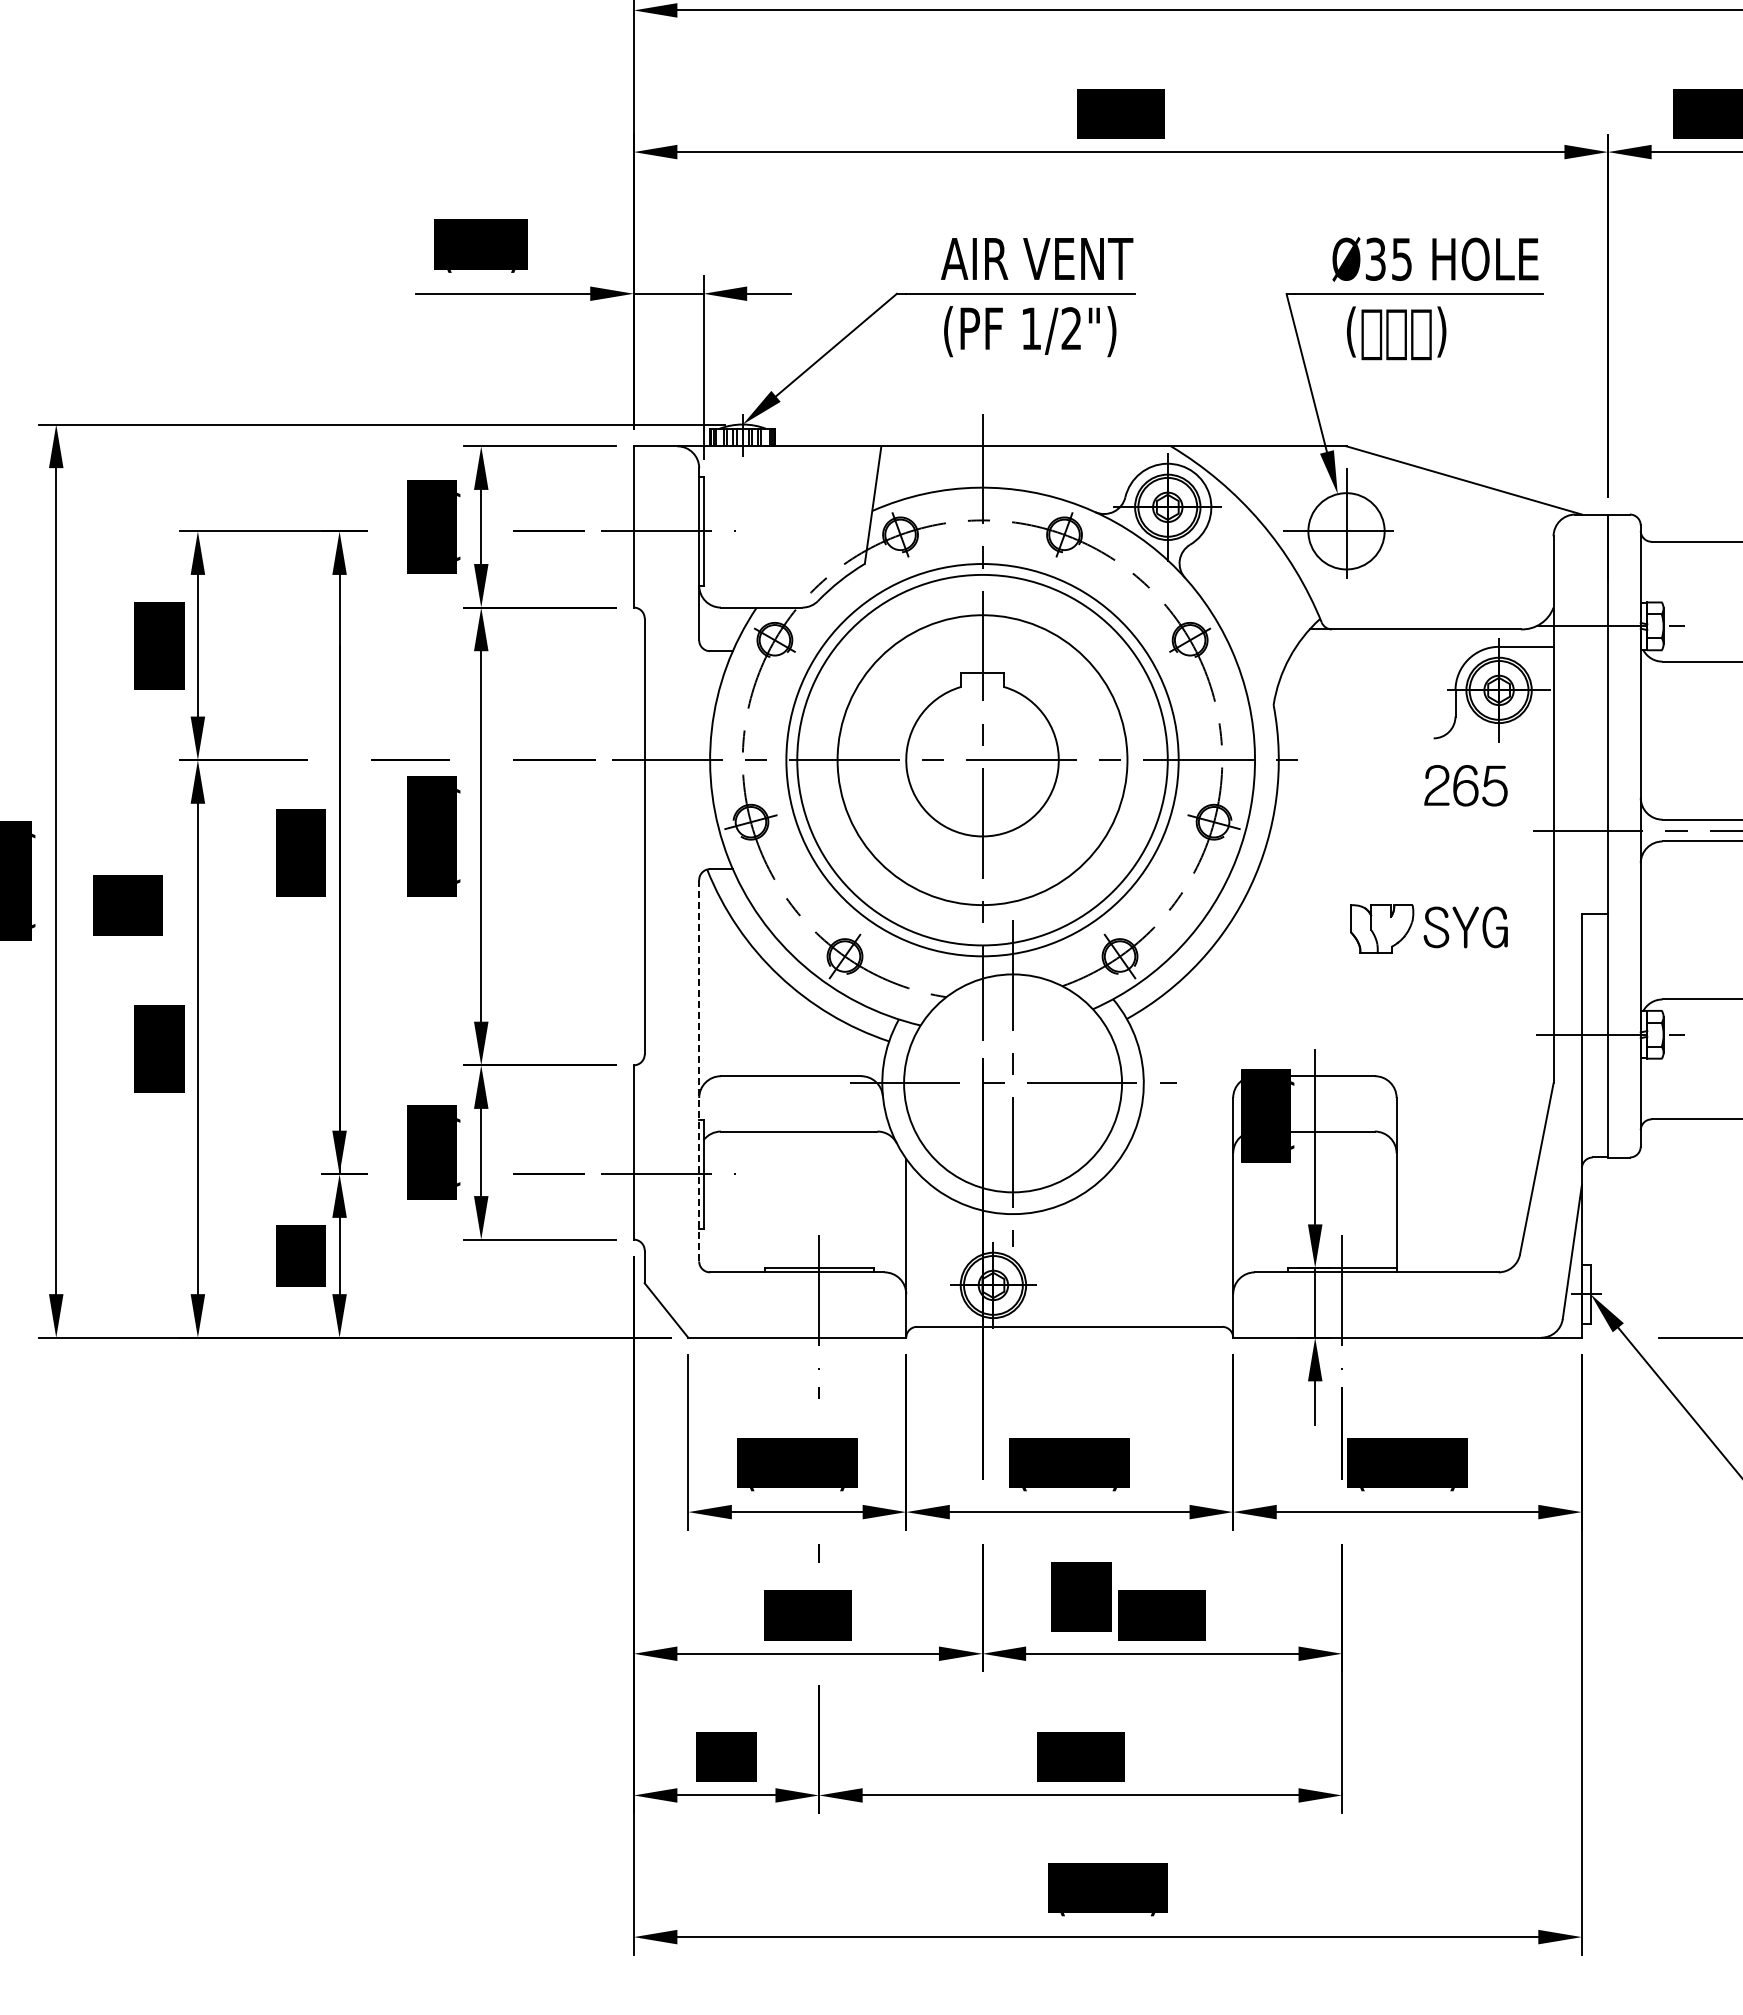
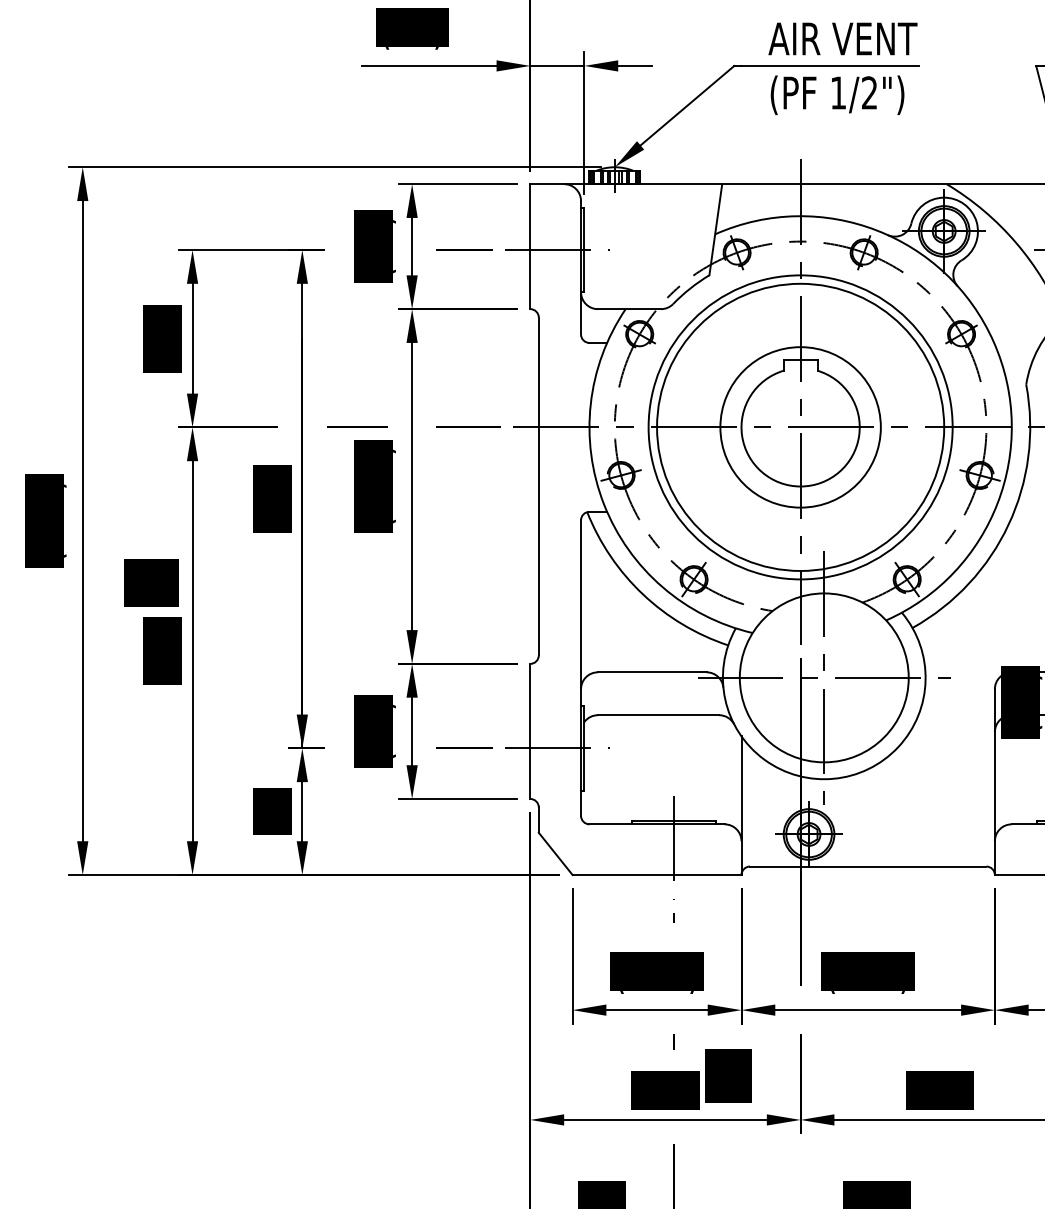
circle: (982, 759) -> (800, 426), size x0.71
text: (127, 905) -> (151, 582), moved
line: (699, 1070) -> (581, 667), dashed -> solid
text: (1081, 1596) -> (728, 1075), moved

